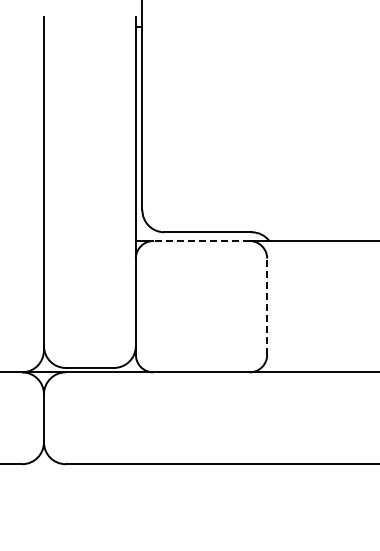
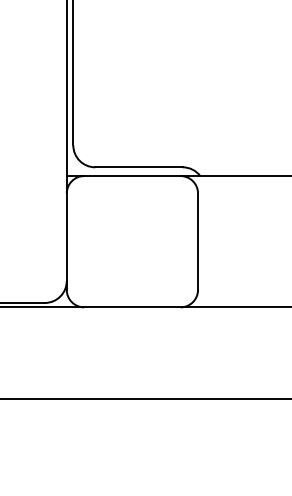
line: (201, 241) -> (132, 176), dashed -> solid
line: (267, 306) -> (198, 241), dashed -> solid

